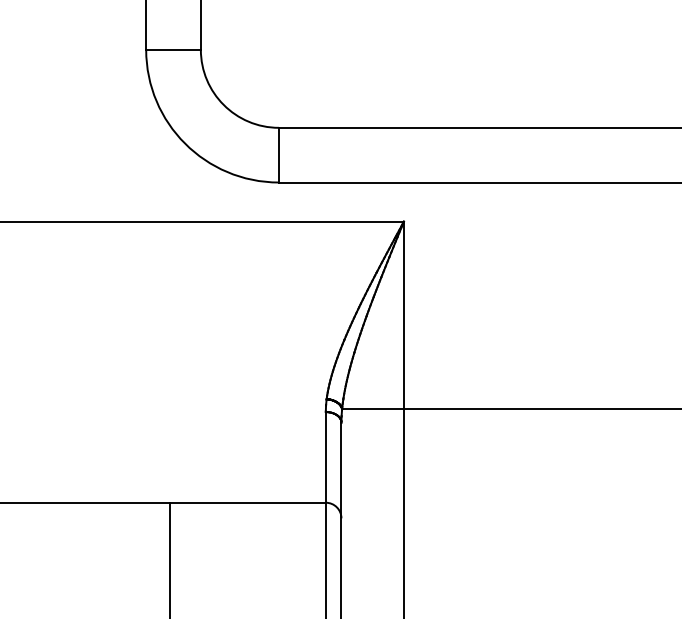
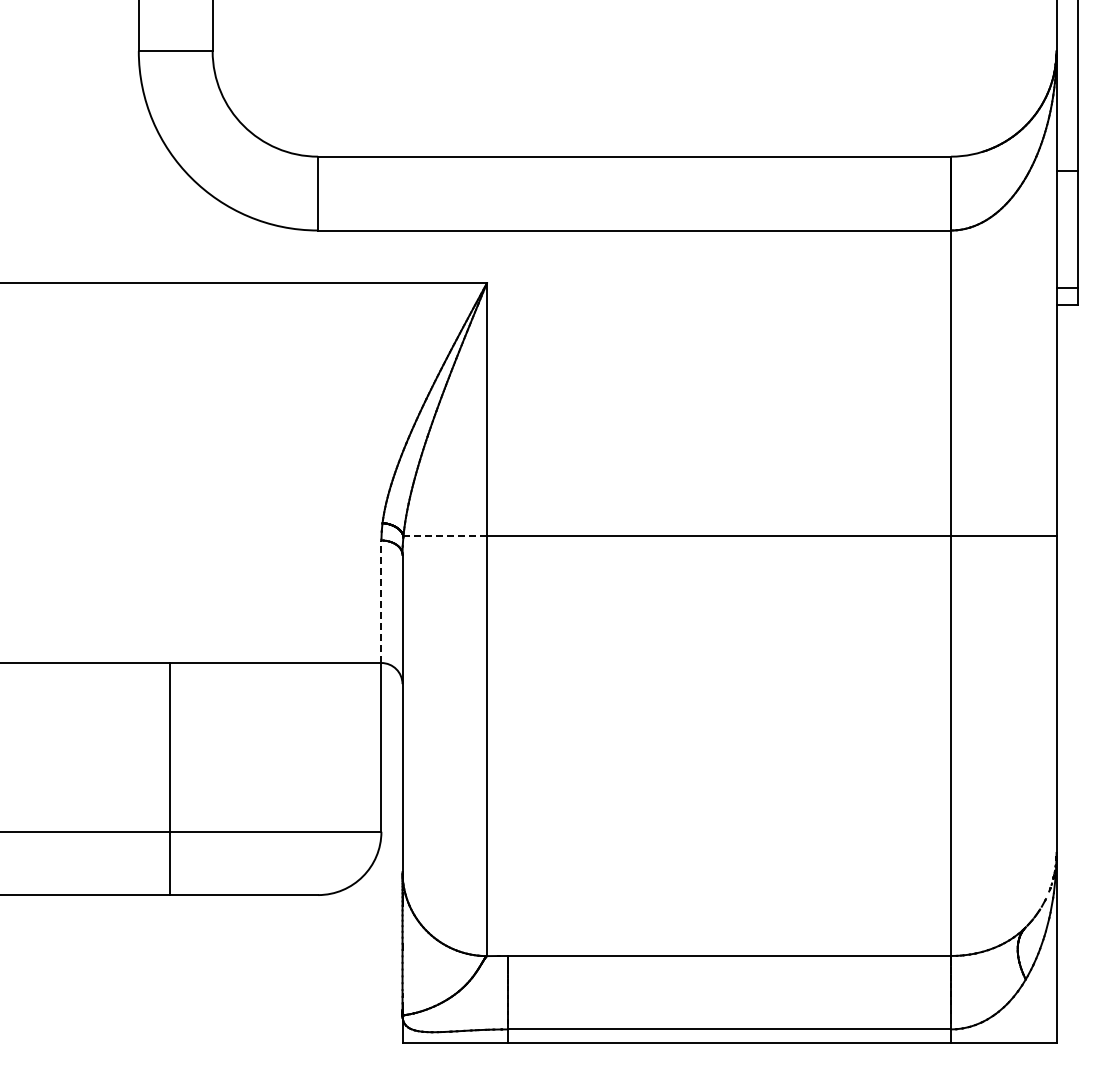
line: (373, 409) -> (445, 536), solid -> dashed
line: (325, 457) -> (381, 601), solid -> dashed

